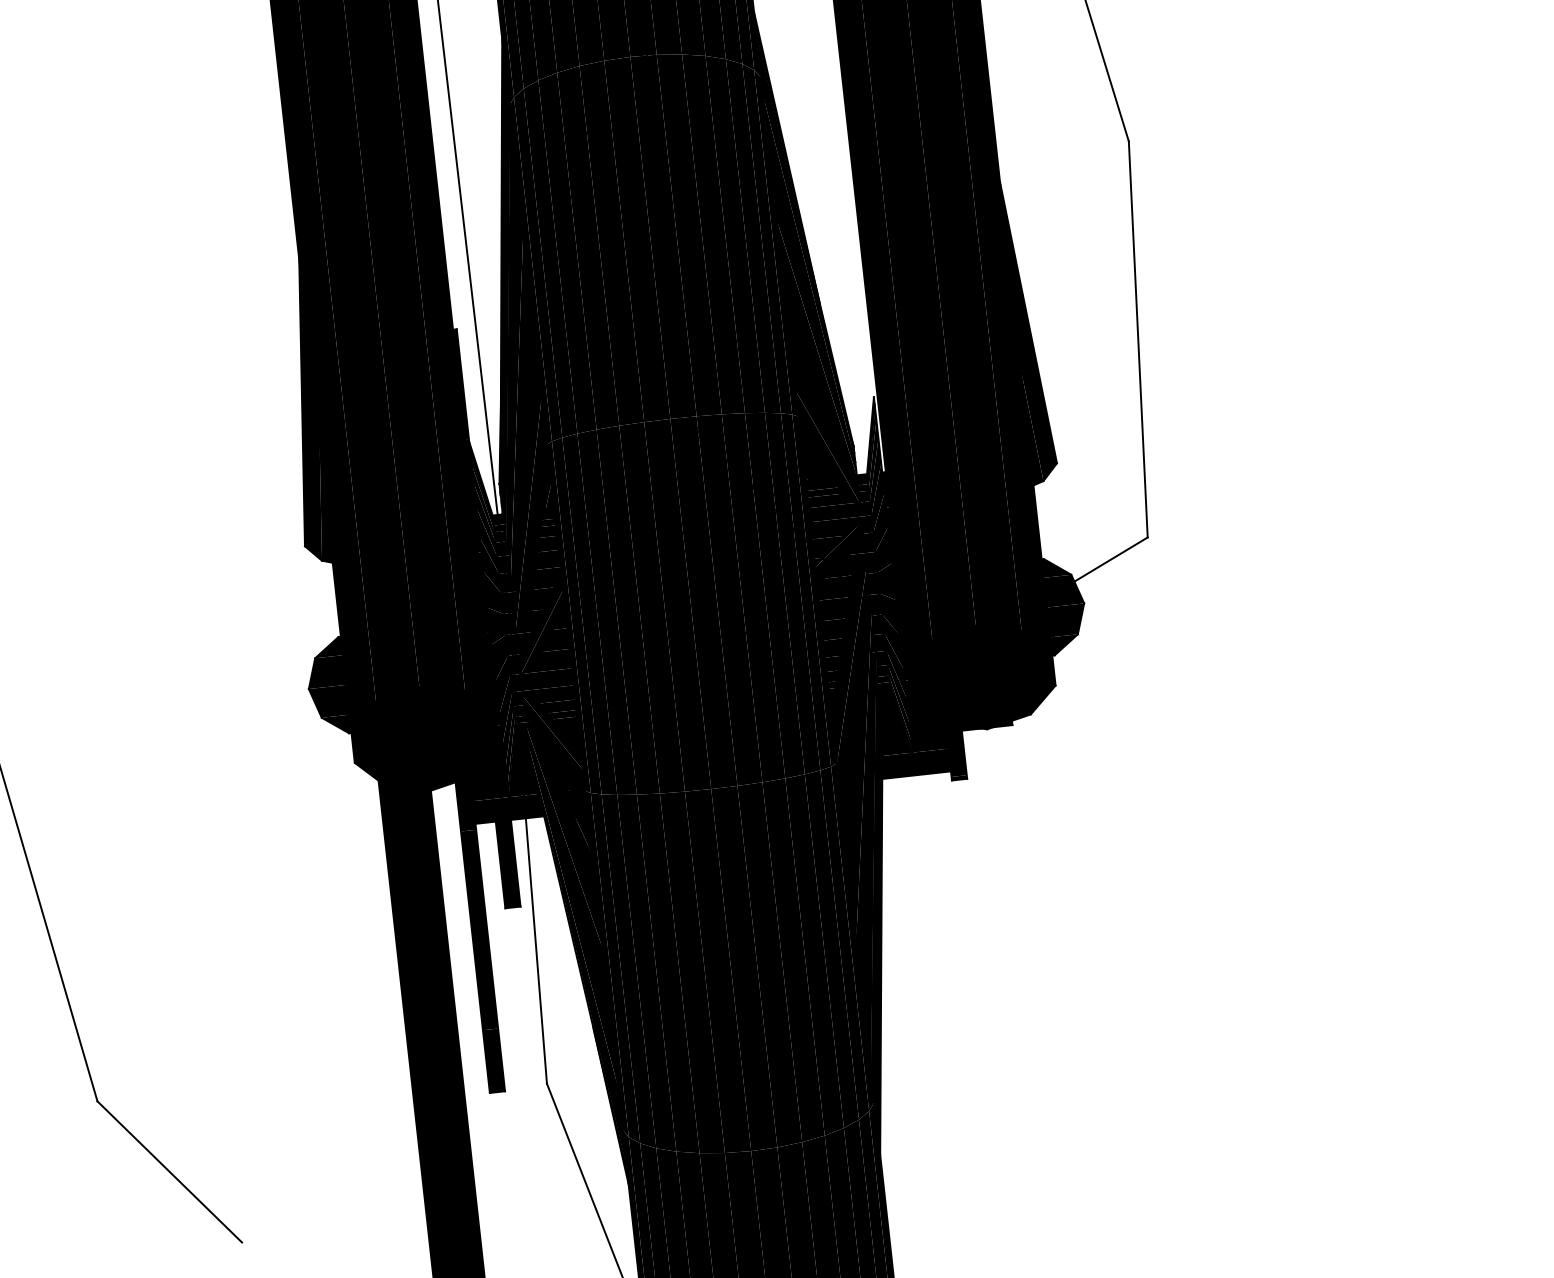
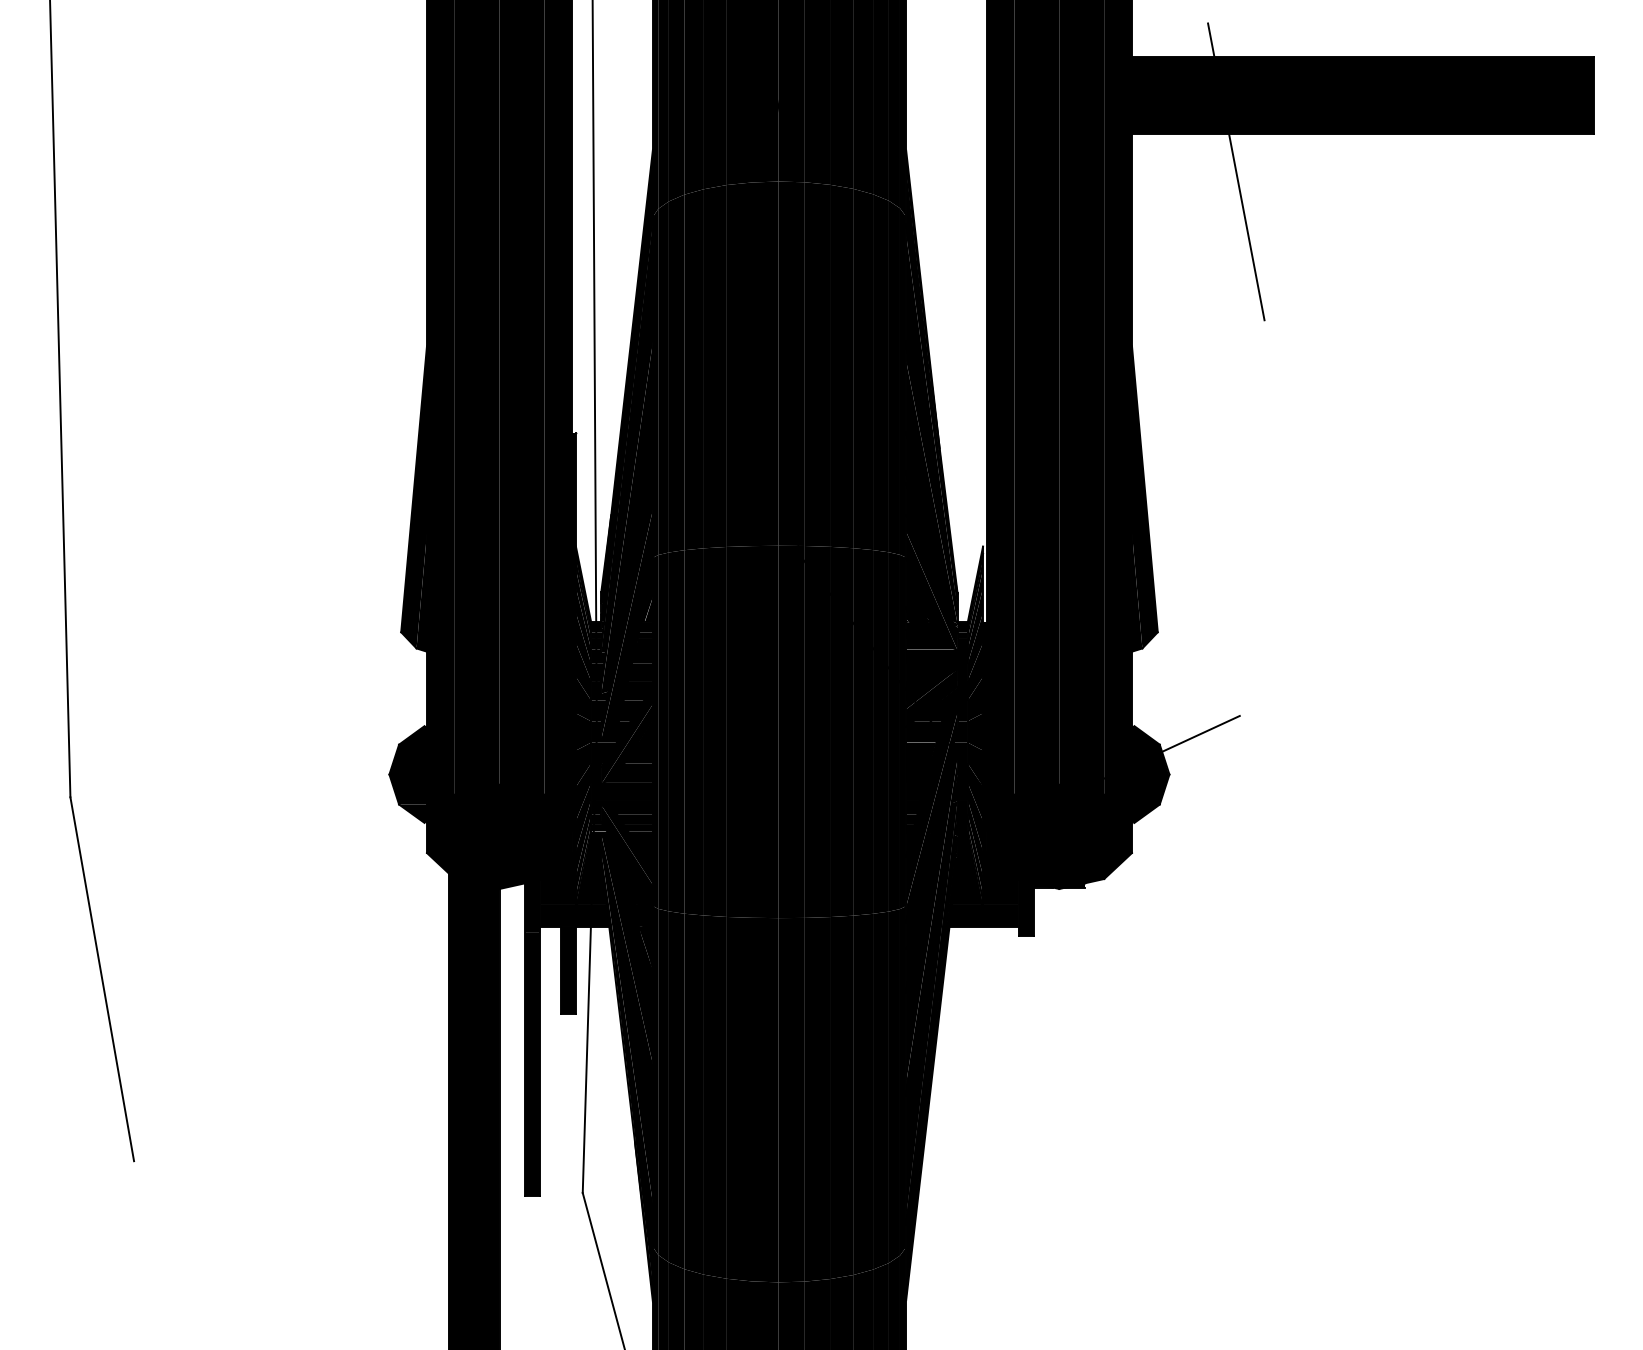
line: (1137, 338) -> (1251, 517), removed
line: (170, 1172) -> (198, 1239), removed

